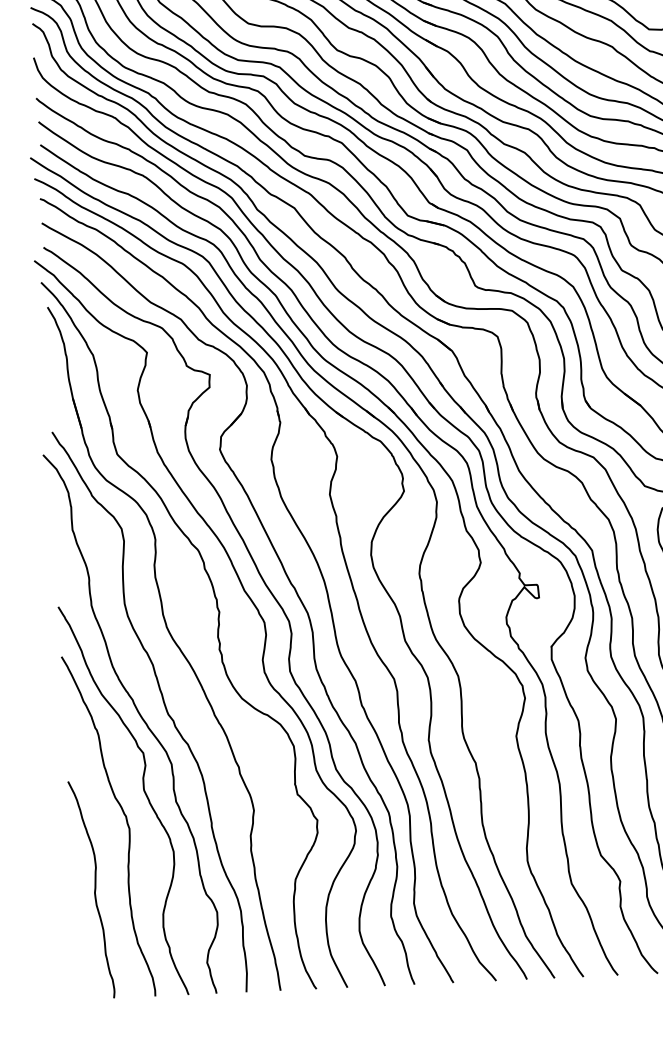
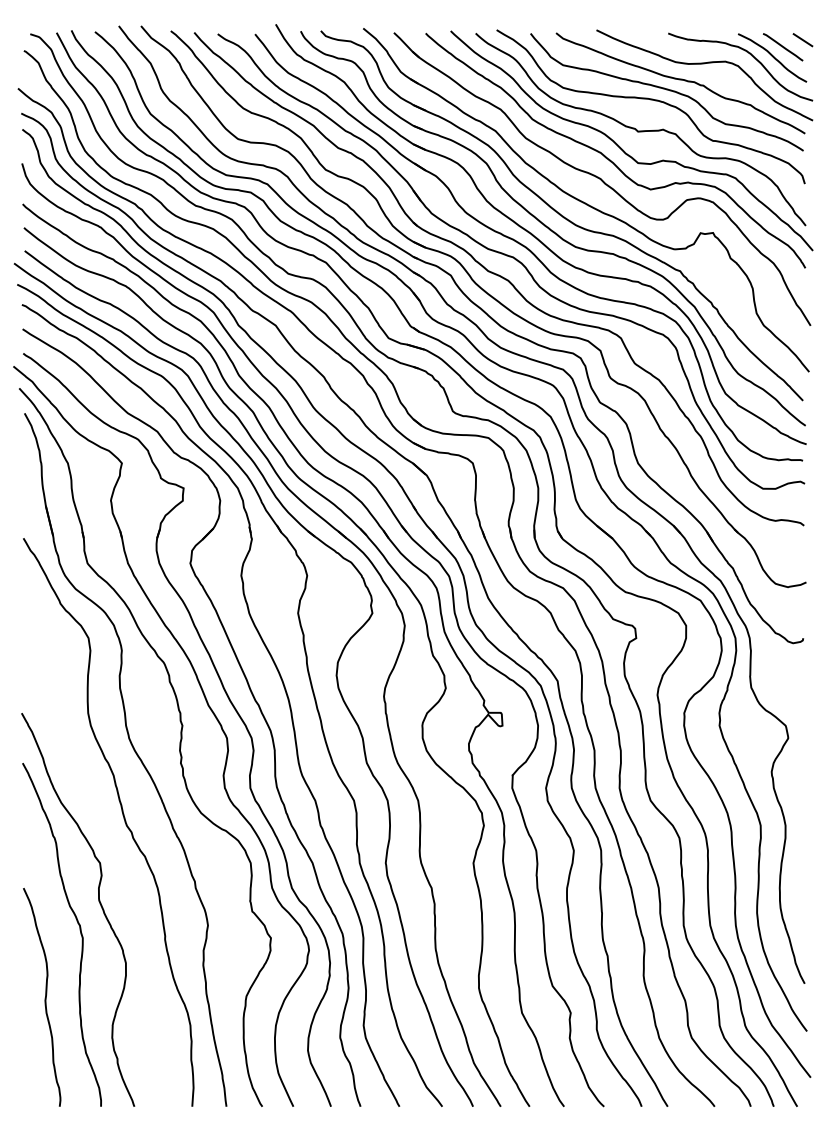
curve: (141, 718) -> (99, 828), removed

